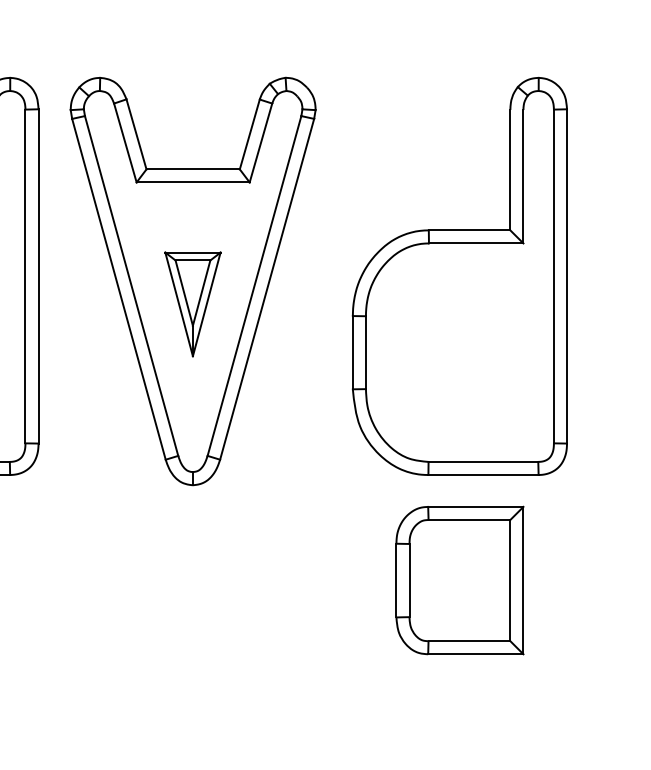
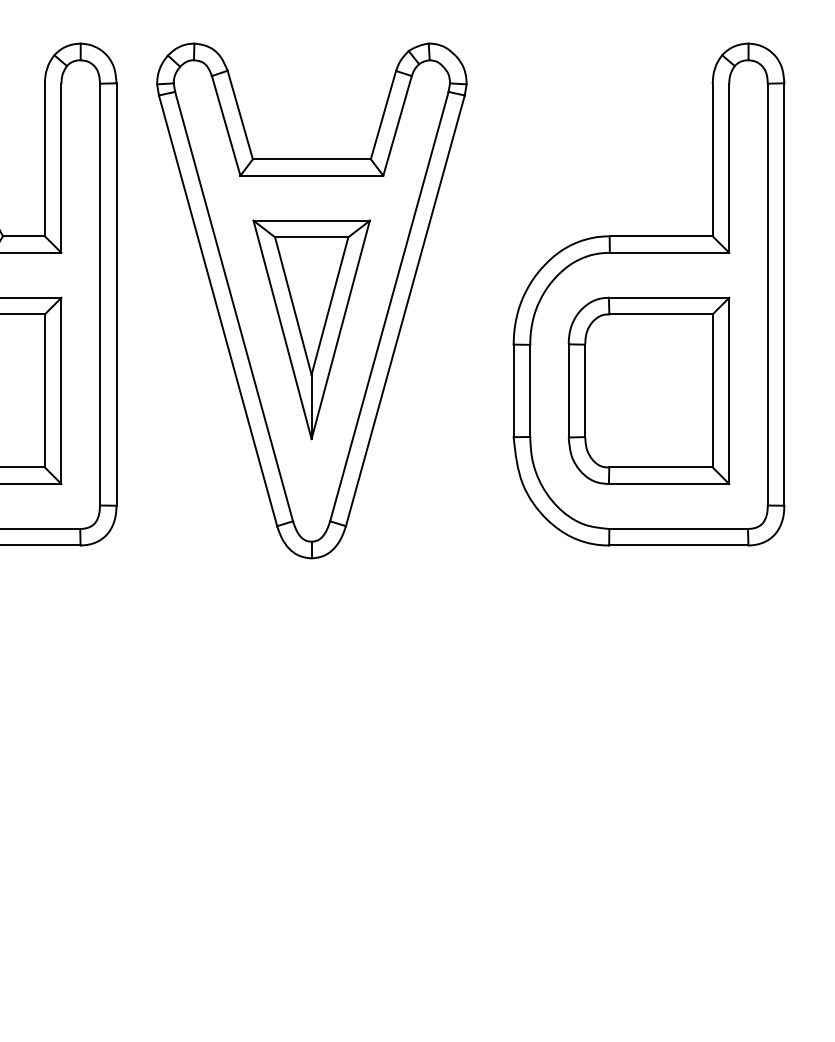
part: (192, 304) -> (311, 329), size x1.67
part: (459, 580) -> (648, 390), moved

